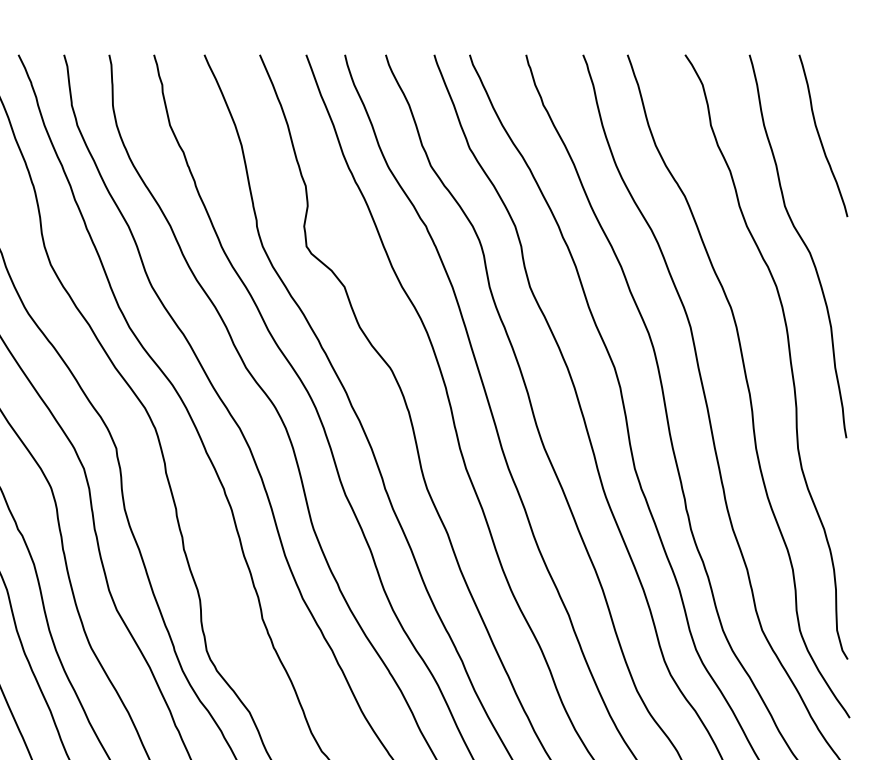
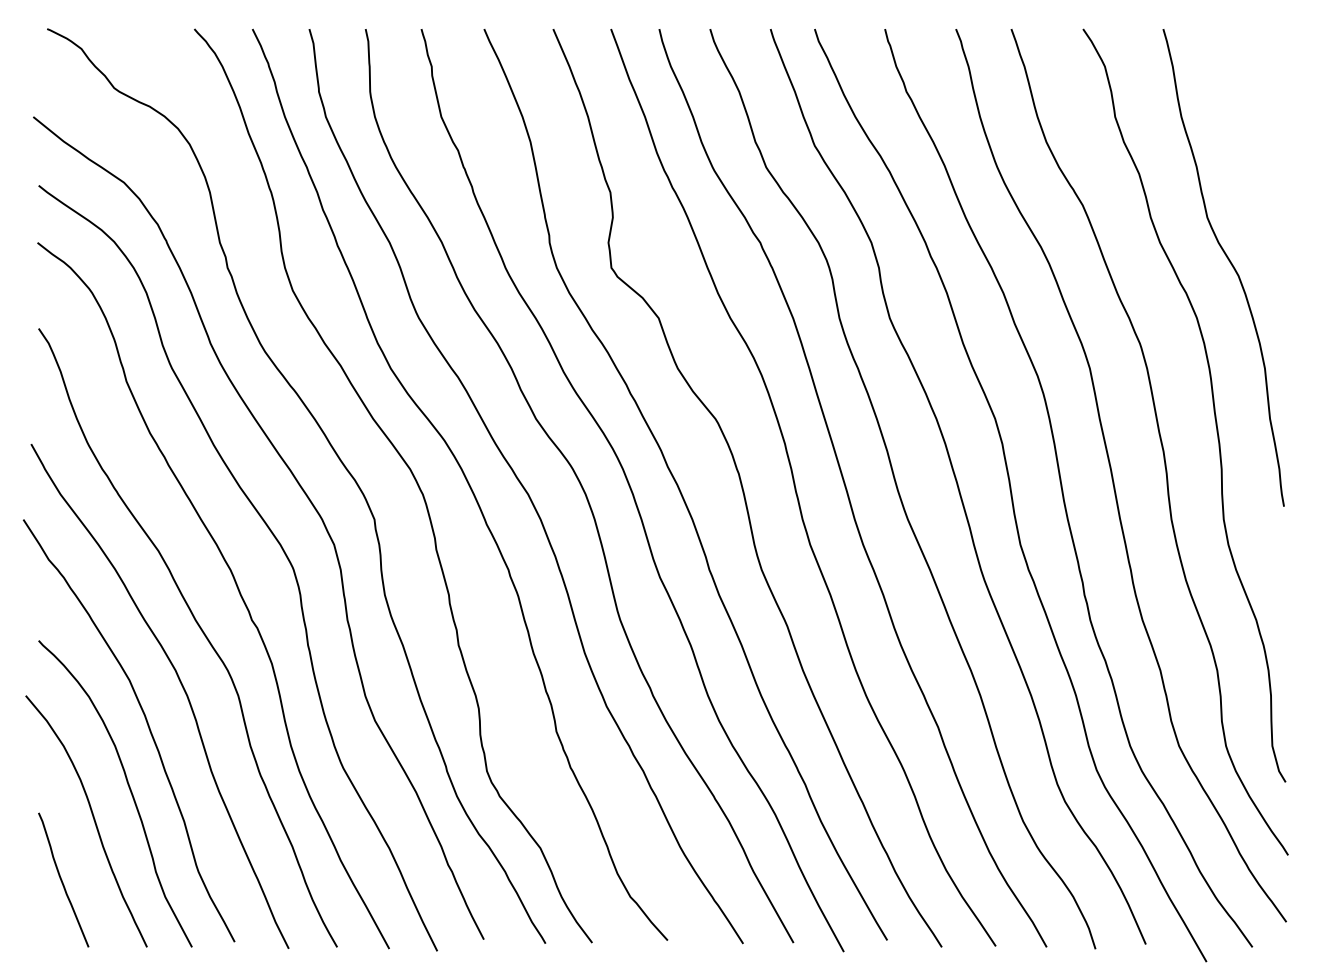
curve: (820, 137) -> (1251, 131), removed

